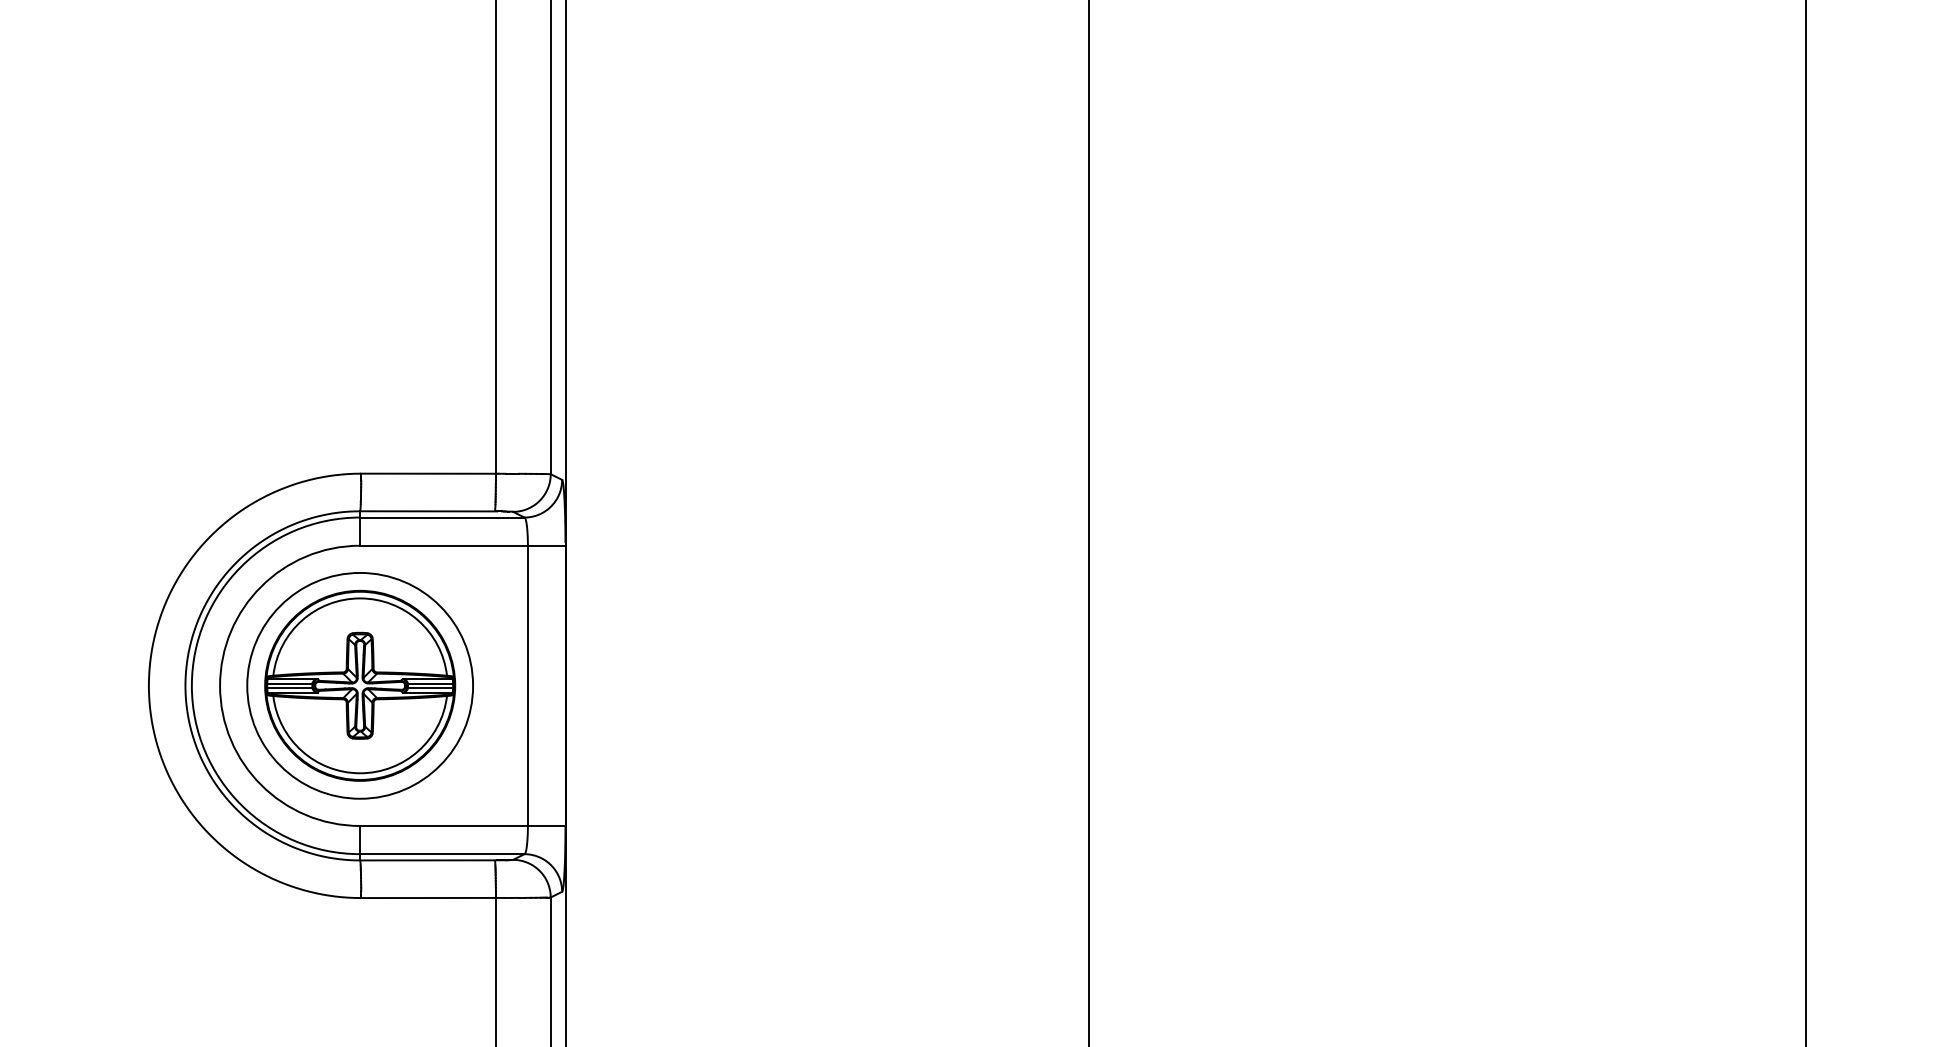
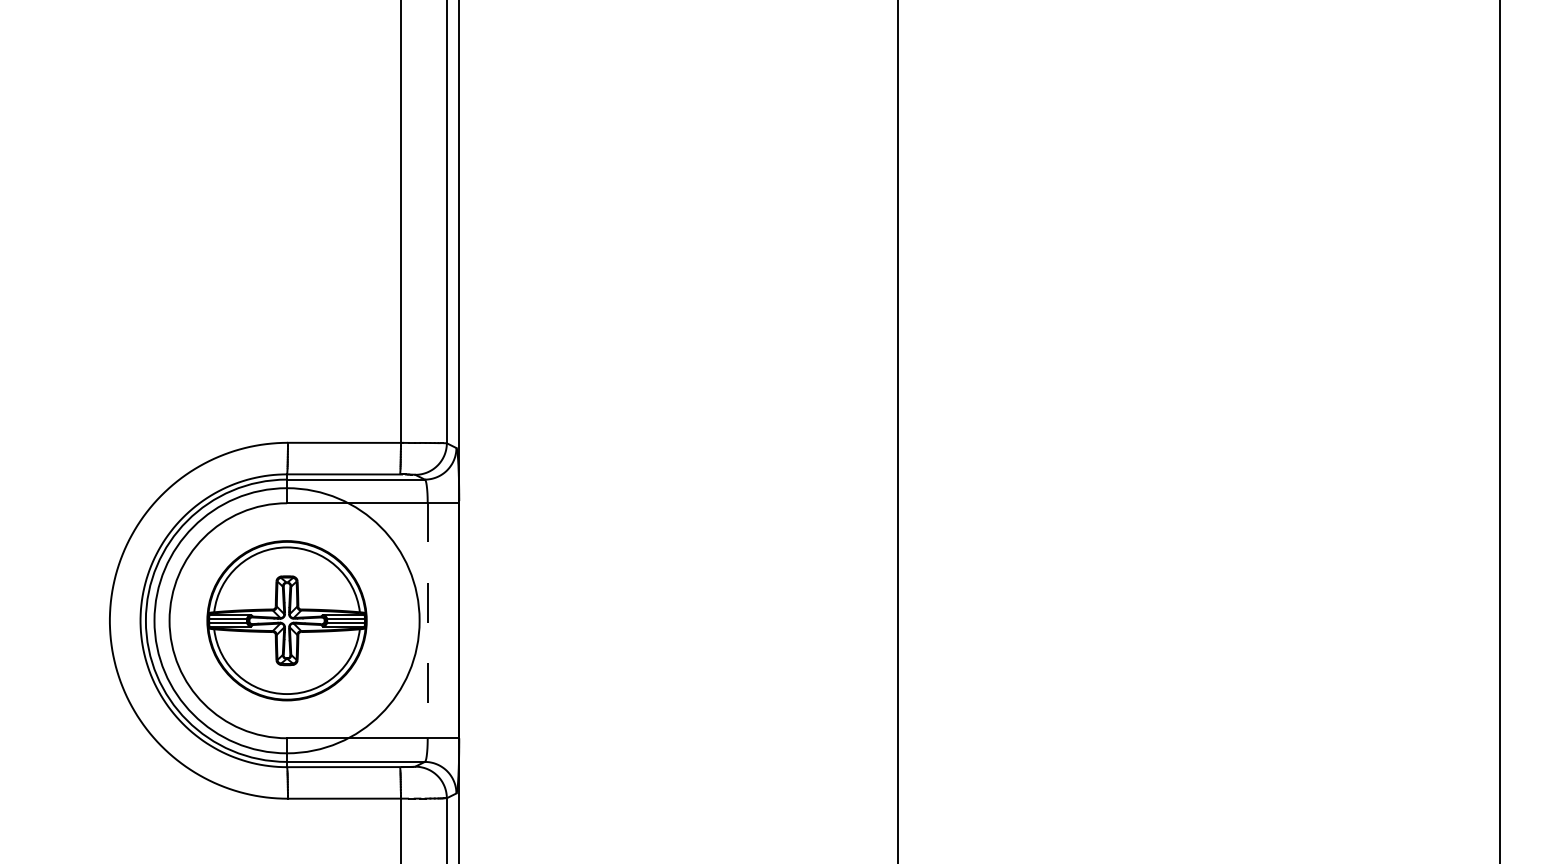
circle: (360, 685) -> (287, 620), size x1.4
line: (527, 685) -> (427, 620), solid -> dashed

